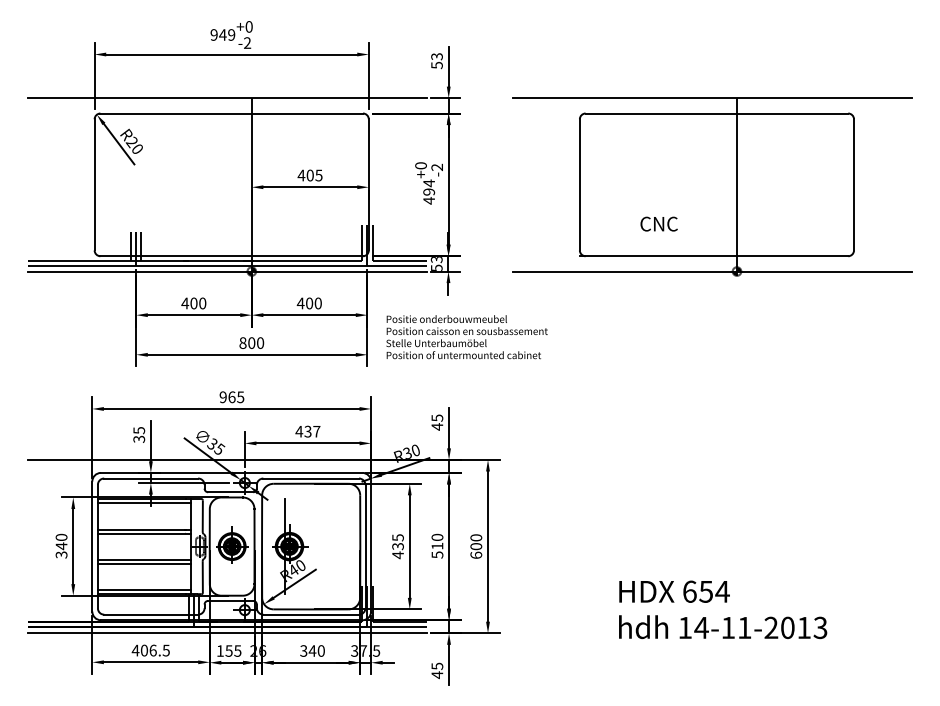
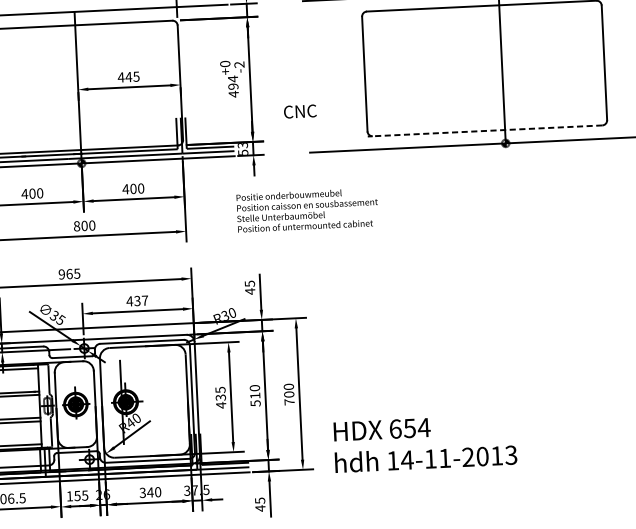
text: (310, 175) -> (129, 77), 405 -> 445
text: (658, 223) -> (299, 111), moved
line: (713, 256) -> (484, 131), solid -> dashed
text: (466, 337) -> (307, 210), moved
text: (476, 554) -> (289, 401), 600 -> 700
text: (723, 609) -> (425, 443), moved

